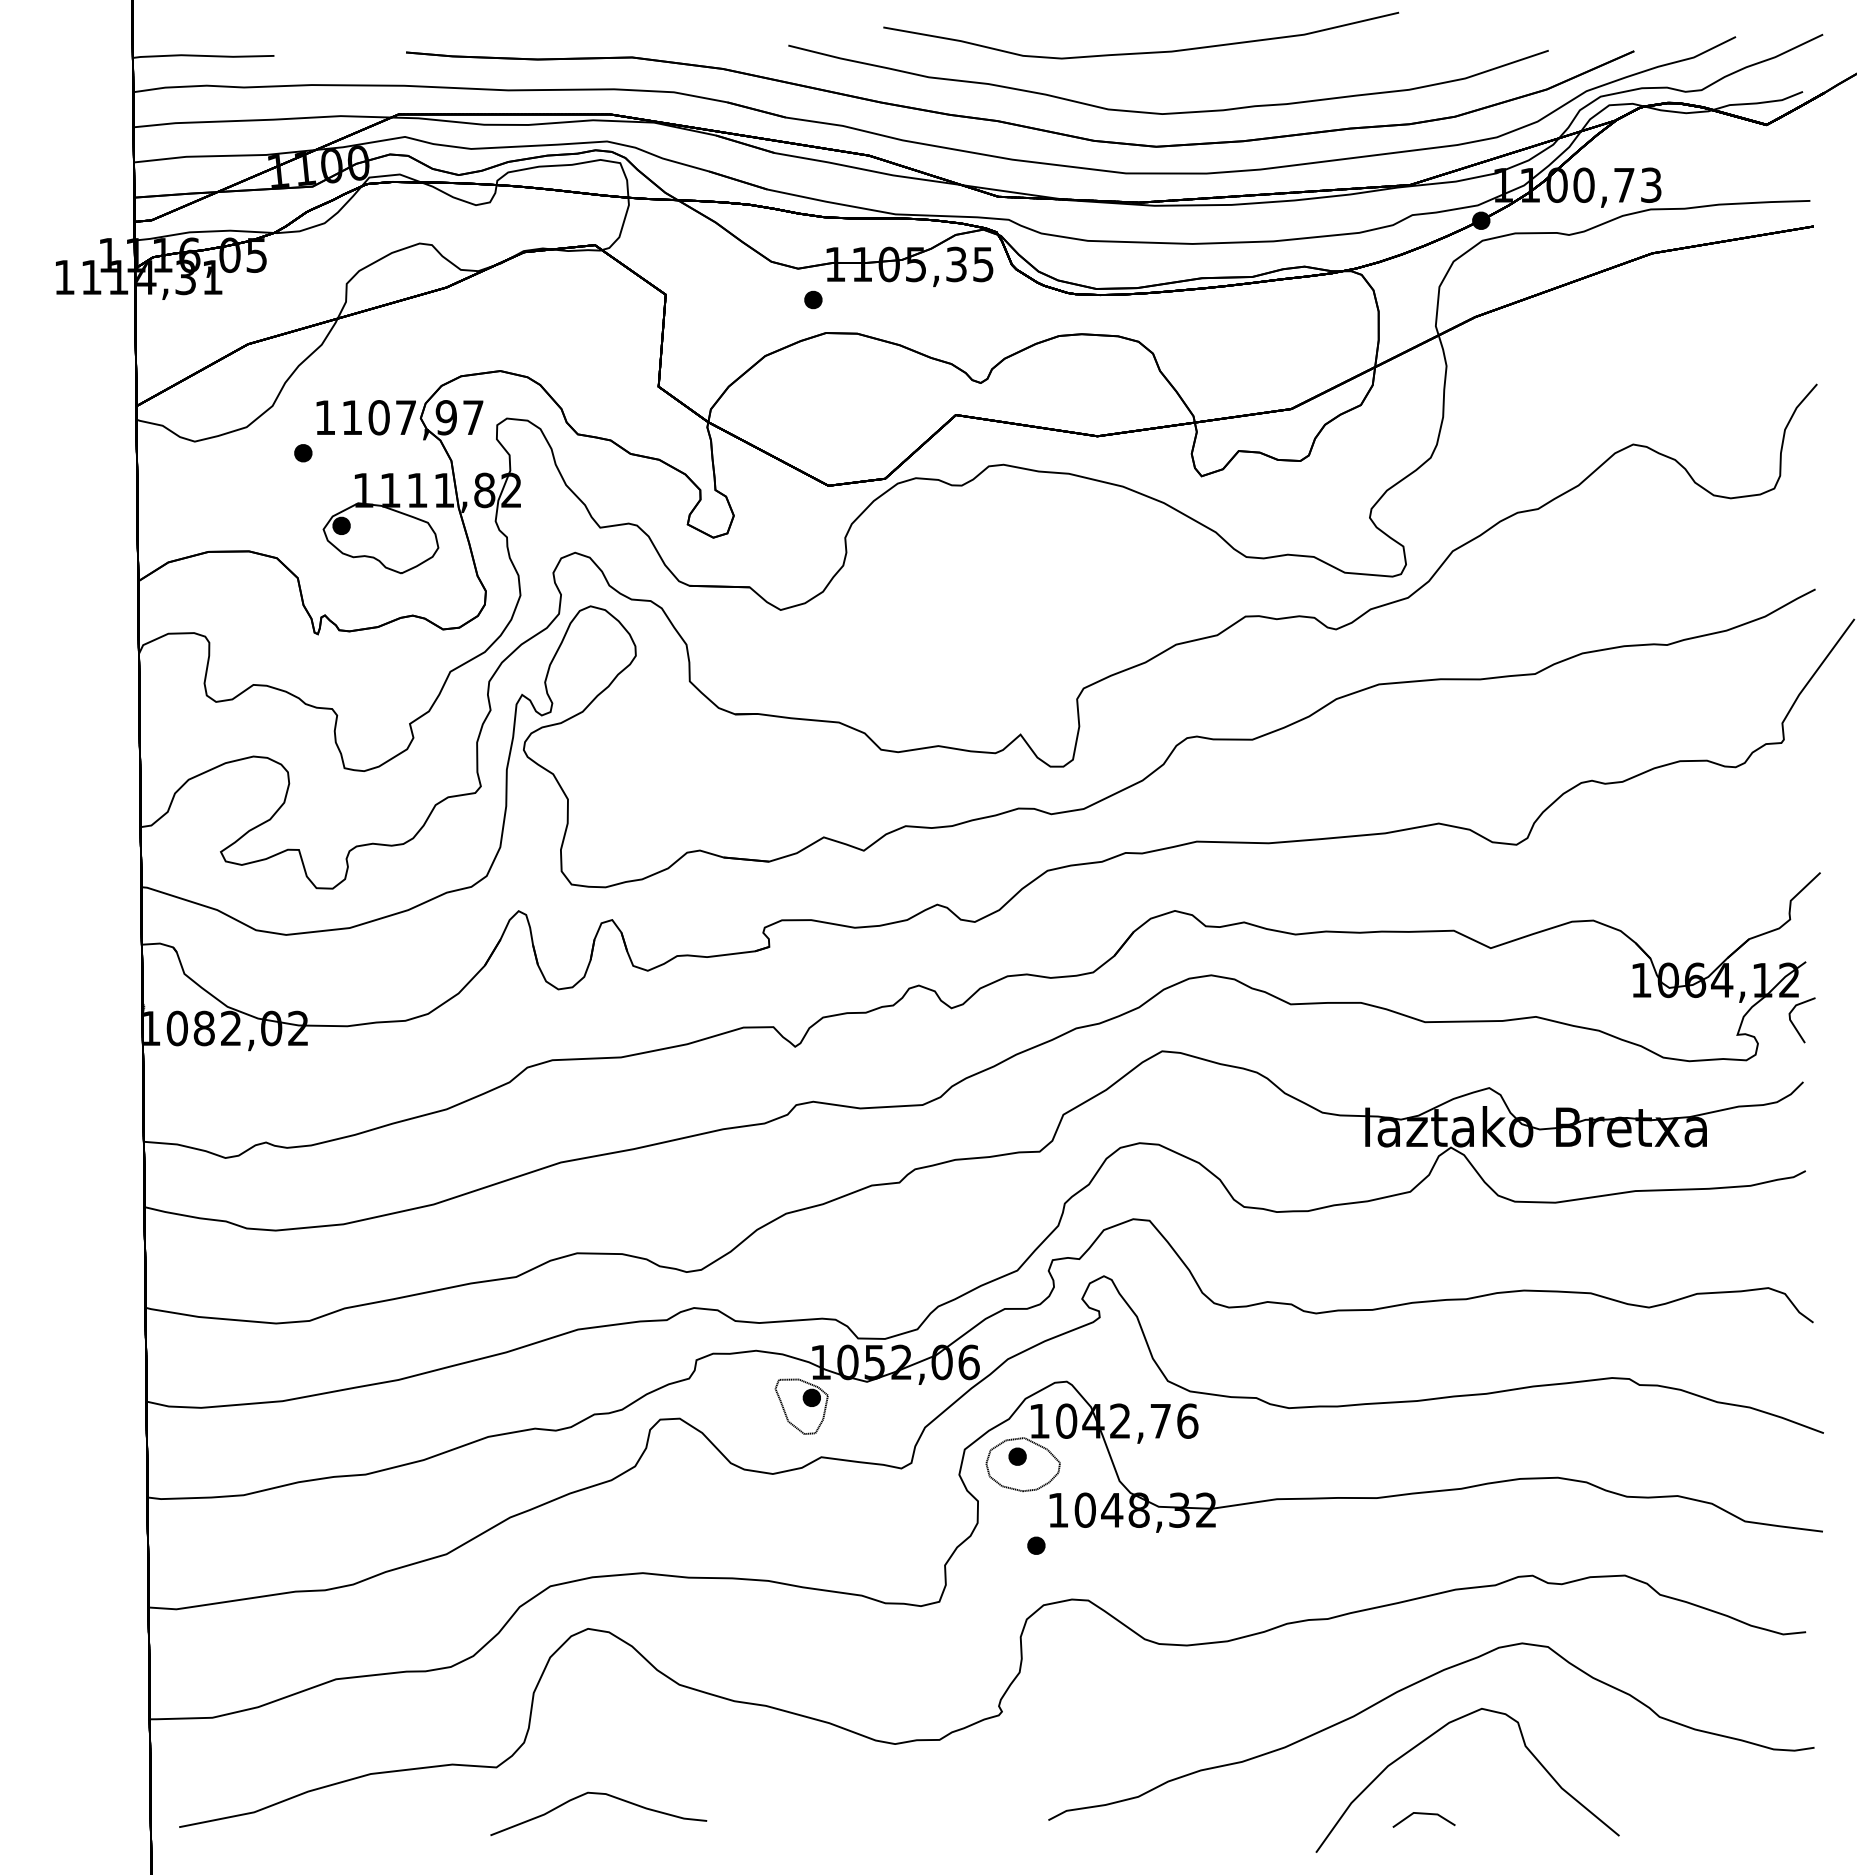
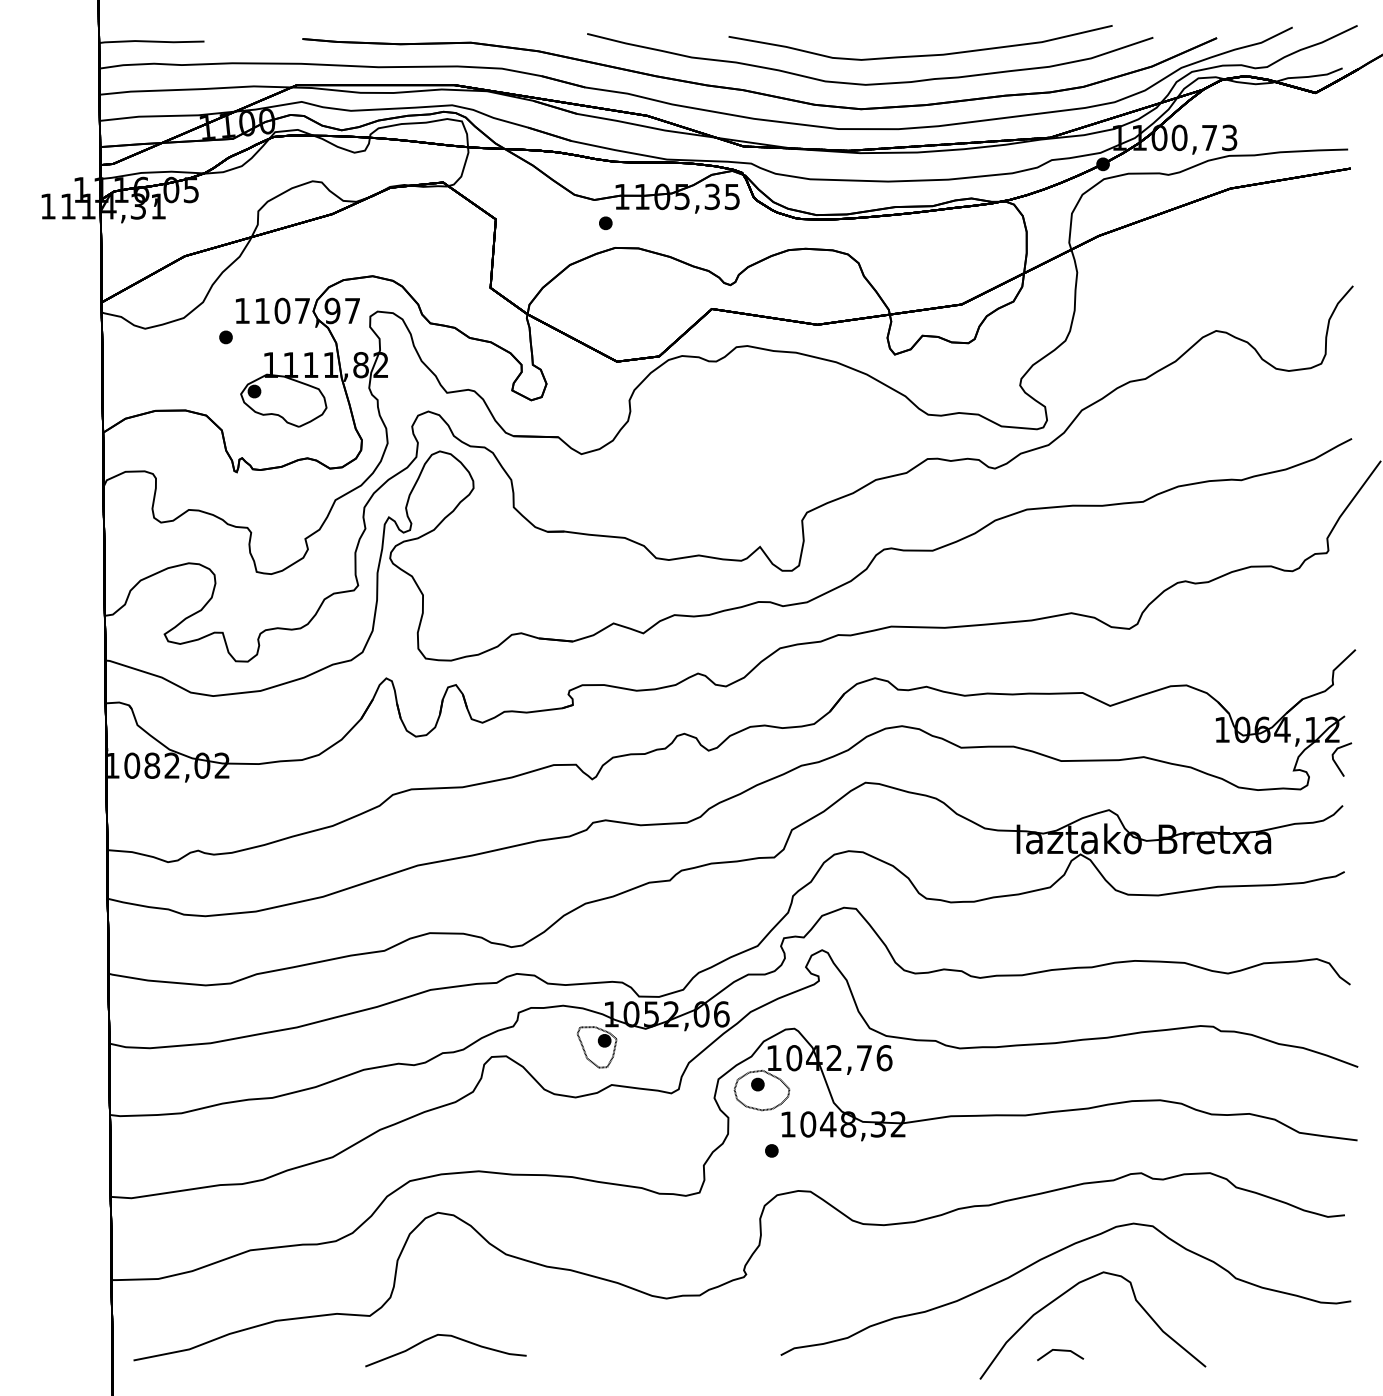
part: (1141, 52) -> (920, 55), moved

